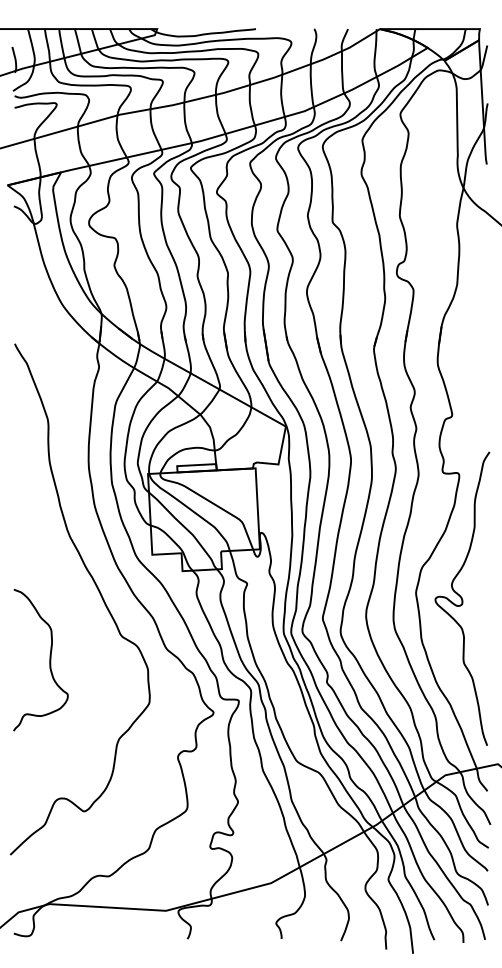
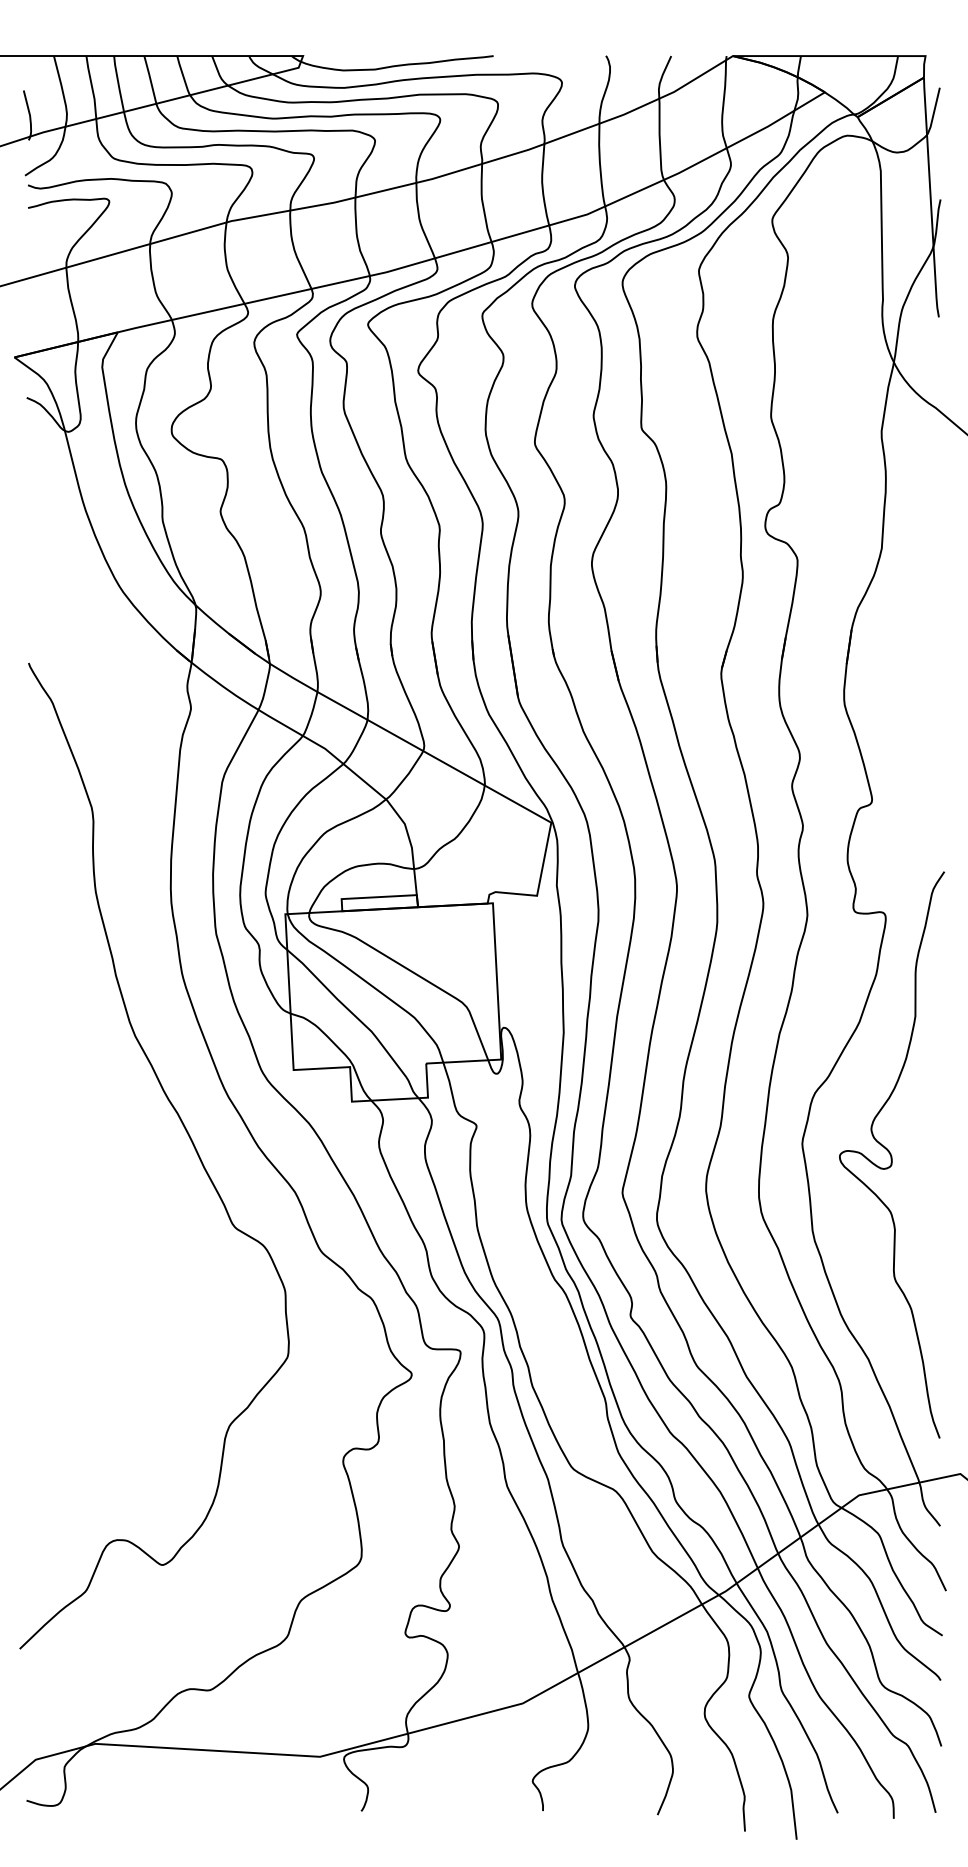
curve: (49, 659) -> (95, 1272), removed

